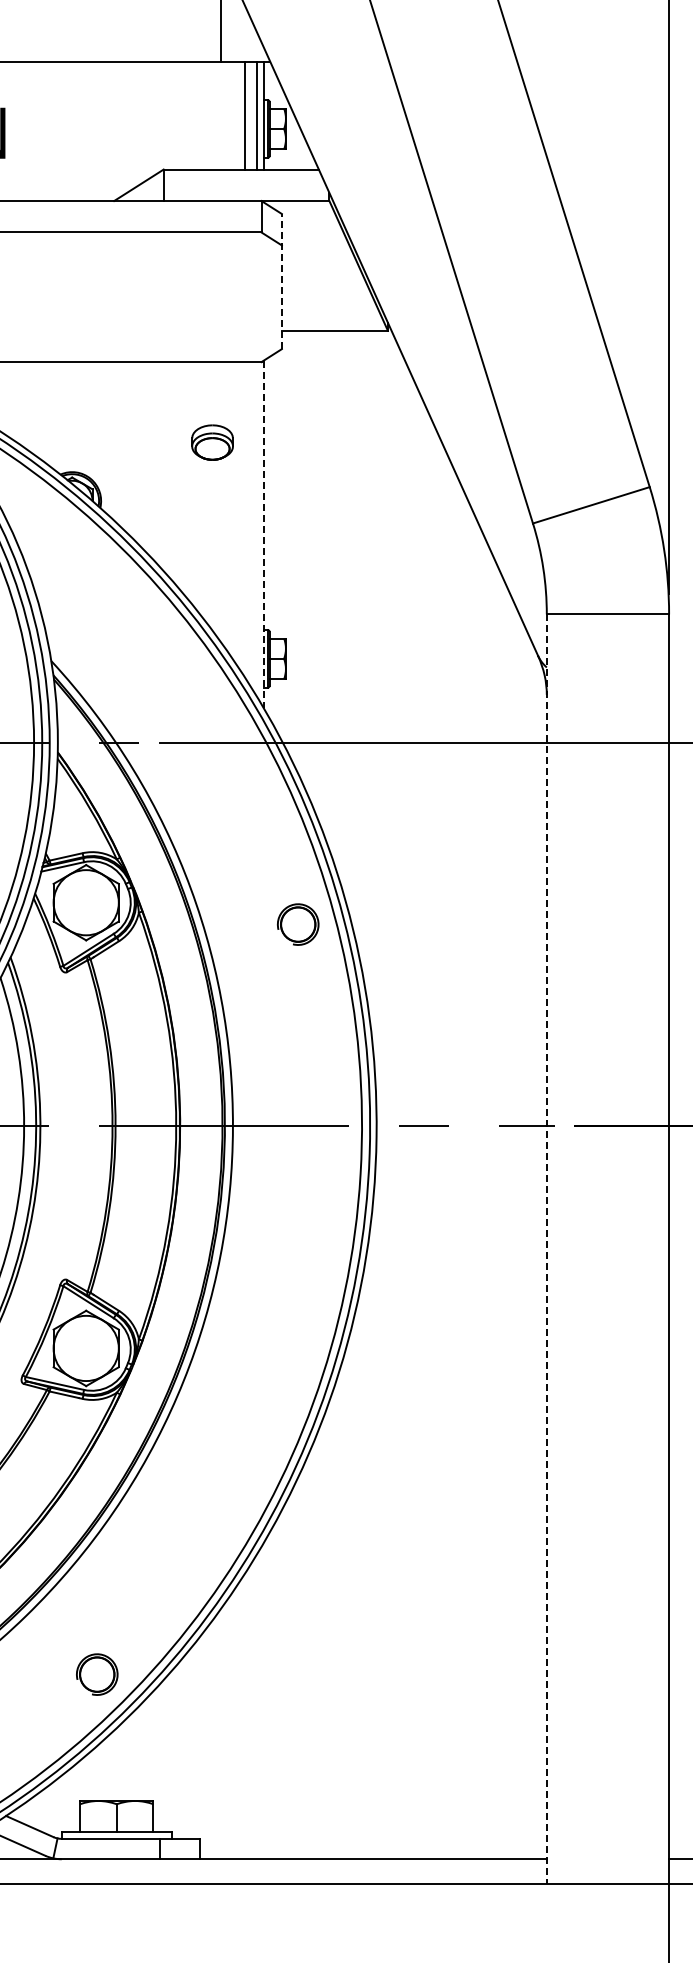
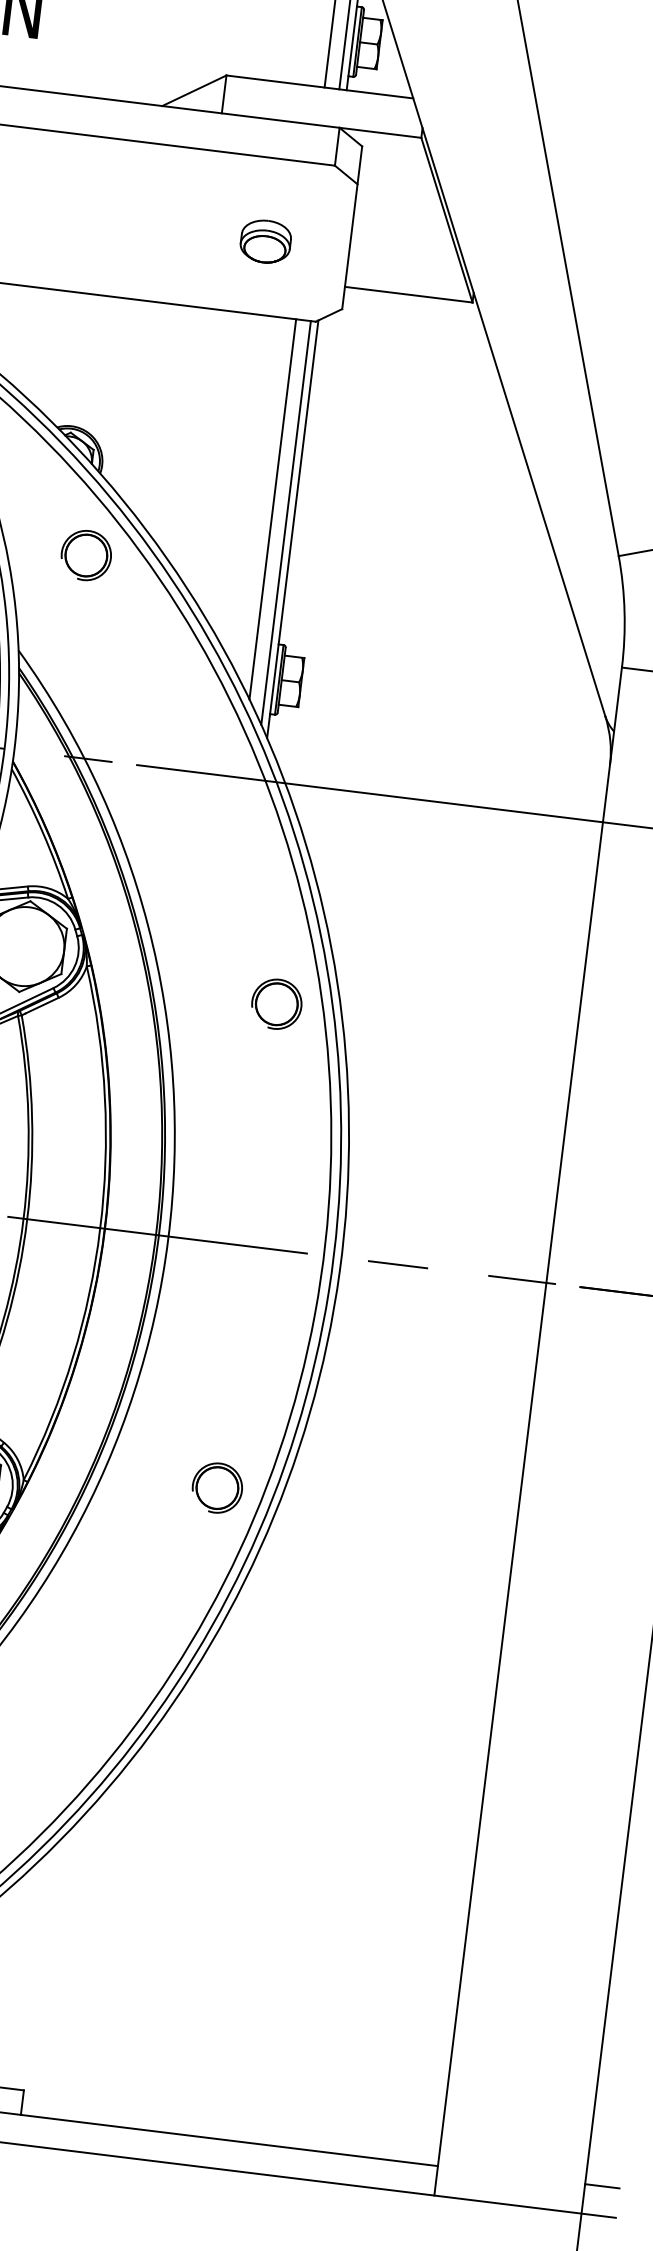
line: (281, 281) -> (351, 227), dashed -> solid
part: (212, 442) -> (265, 241), moved
line: (245, 519) -> (273, 508), added
line: (257, 529) -> (286, 522), added
line: (263, 534) -> (292, 529), dashed -> solid
part: (97, 576) -> (86, 555), added
line: (546, 1249) -> (527, 1432), dashed -> solid
part: (298, 1326) -> (217, 1488), added

